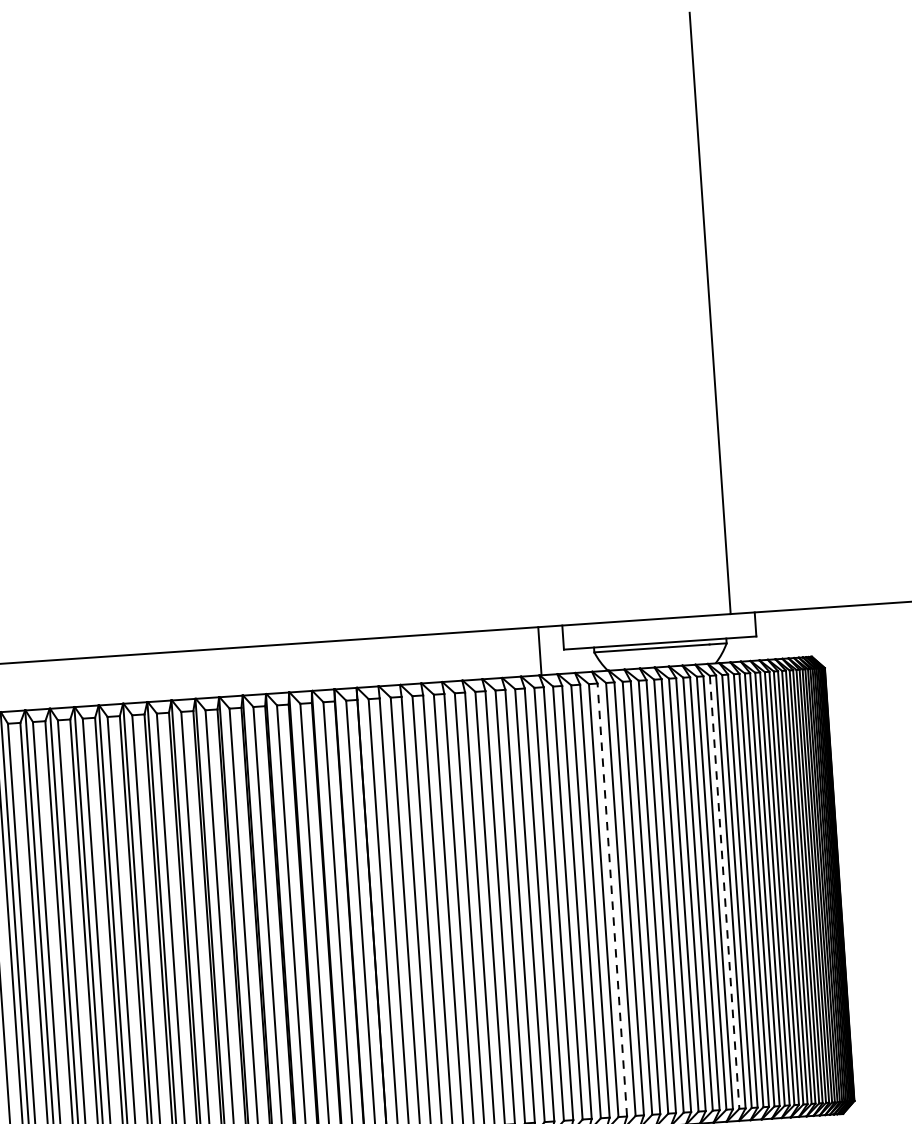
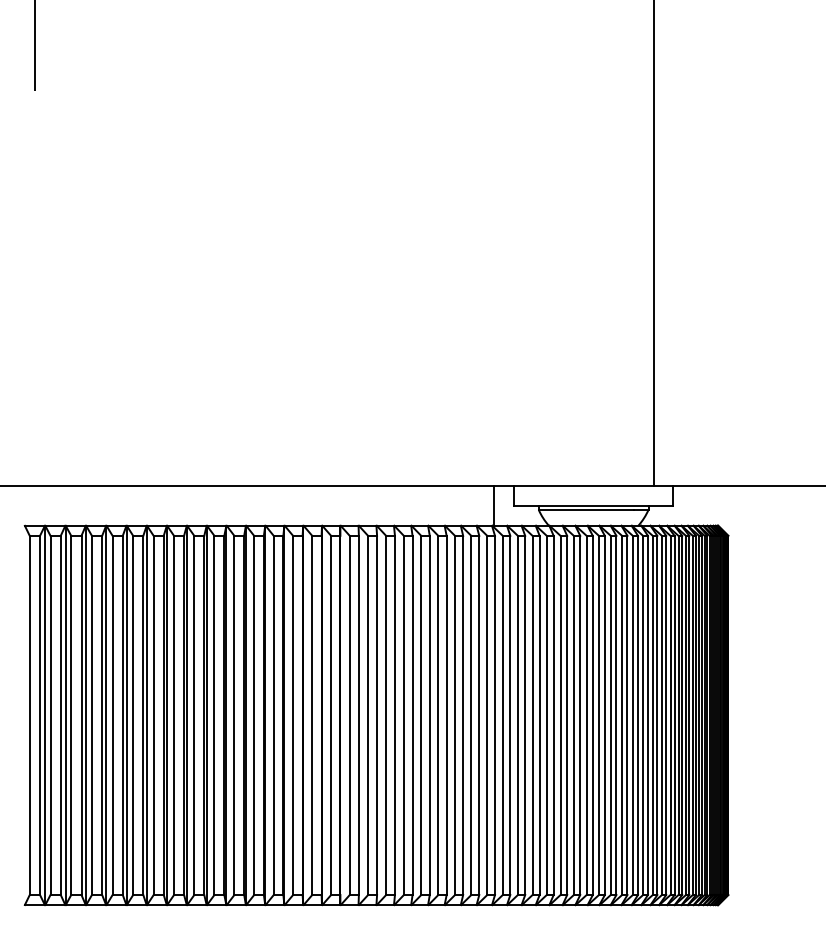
line: (724, 892) -> (632, 715), dashed -> solid
line: (612, 900) -> (539, 715), dashed -> solid

